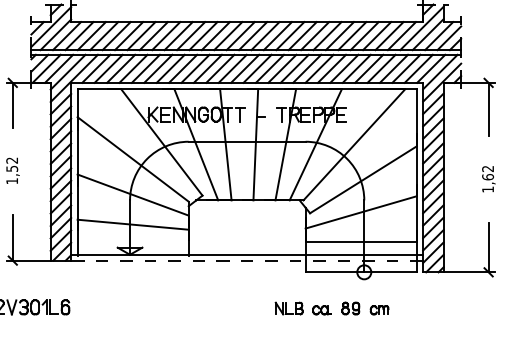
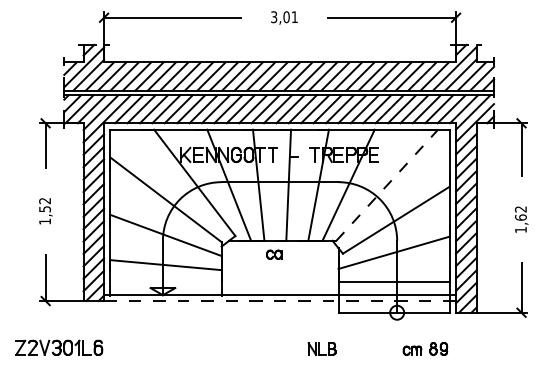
line: (354, 144) -> (387, 184), solid -> dashed
part: (350, 308) -> (438, 348), moved
part: (320, 310) -> (274, 254), moved

